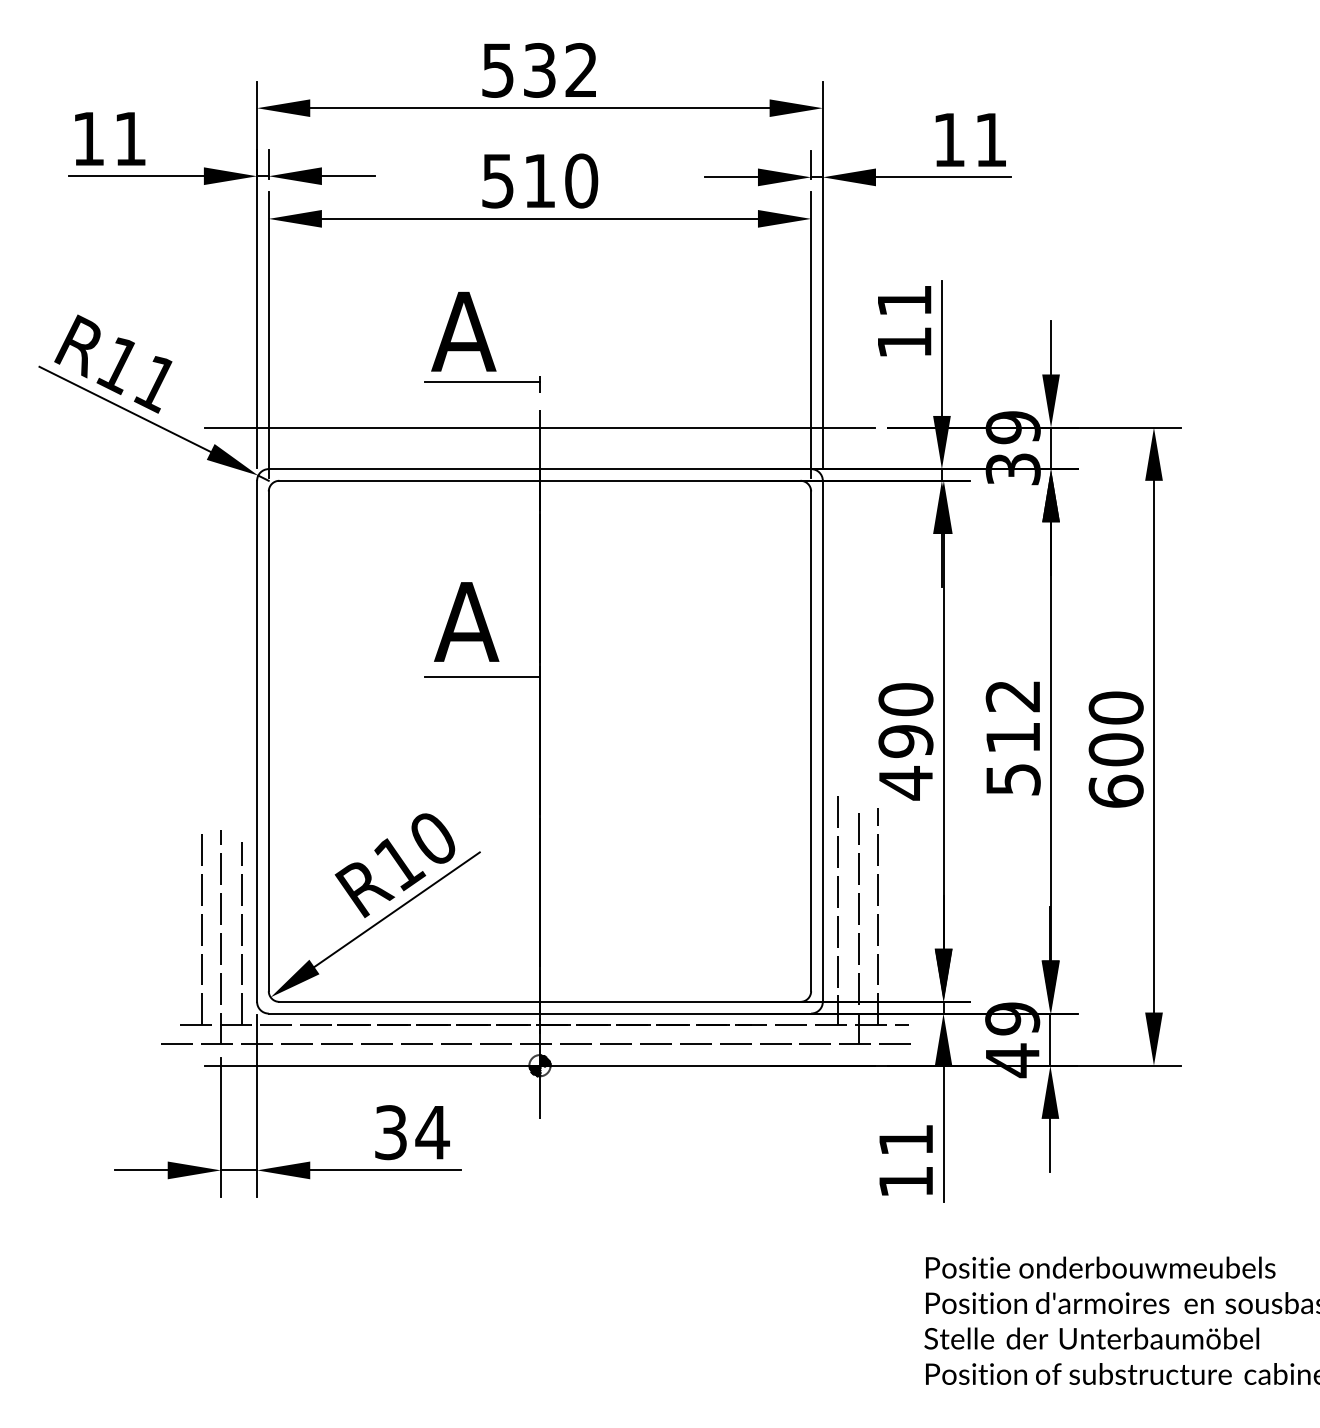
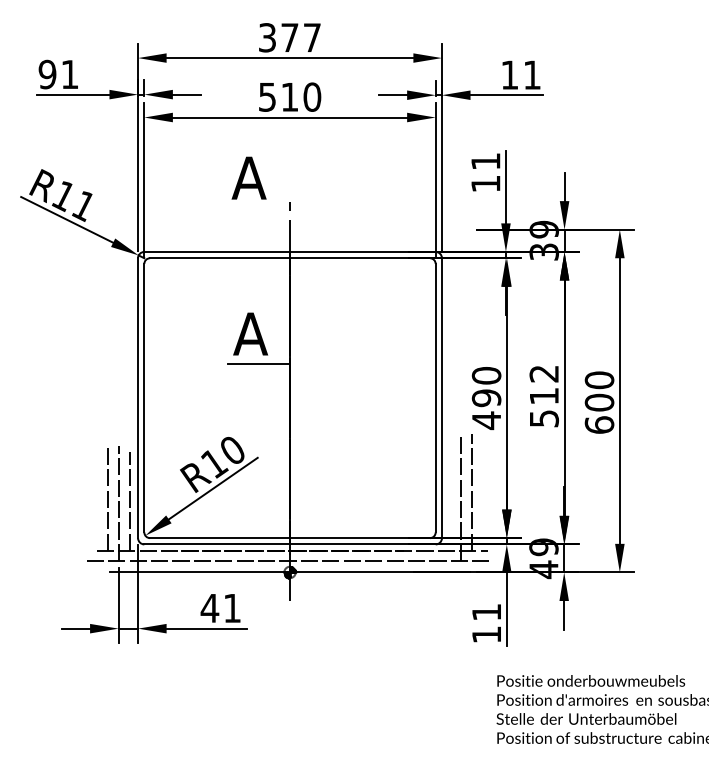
text: (538, 69) -> (289, 37), 532 -> 377
text: (88, 138) -> (47, 74), 11 -> 91
line: (483, 380) -> (259, 204), removed
line: (538, 427) -> (289, 229), removed
line: (836, 909) -> (449, 488), removed
text: (410, 1132) -> (220, 608), 34 -> 41

